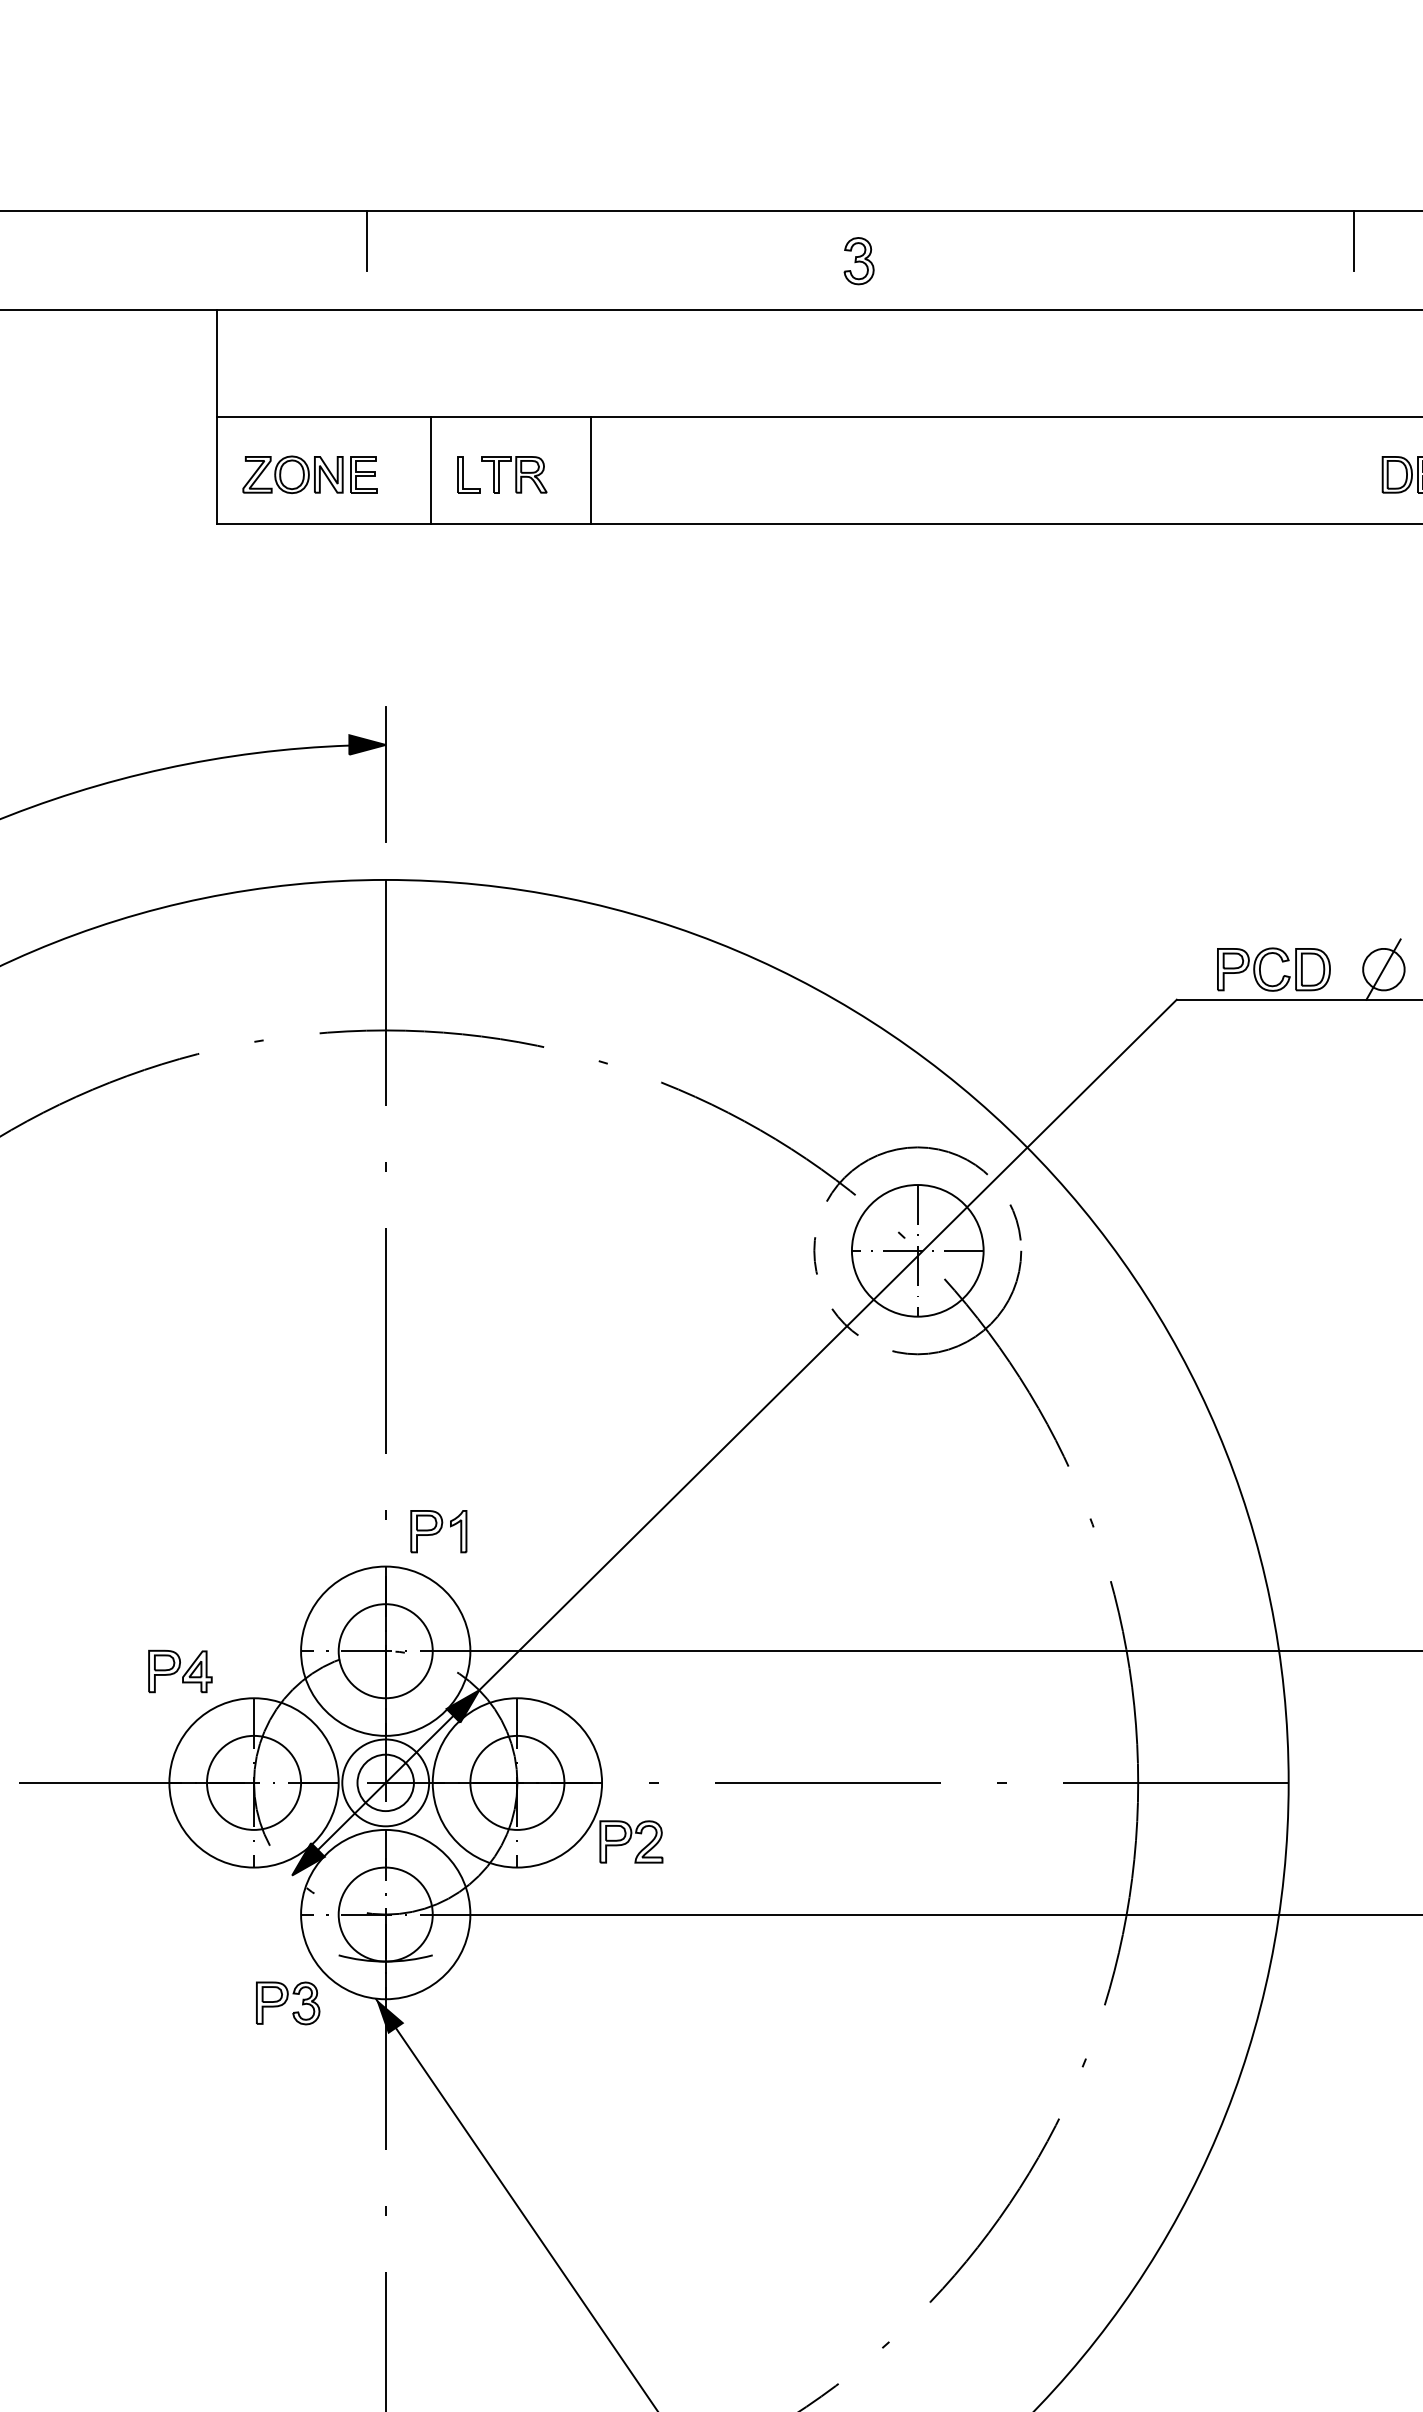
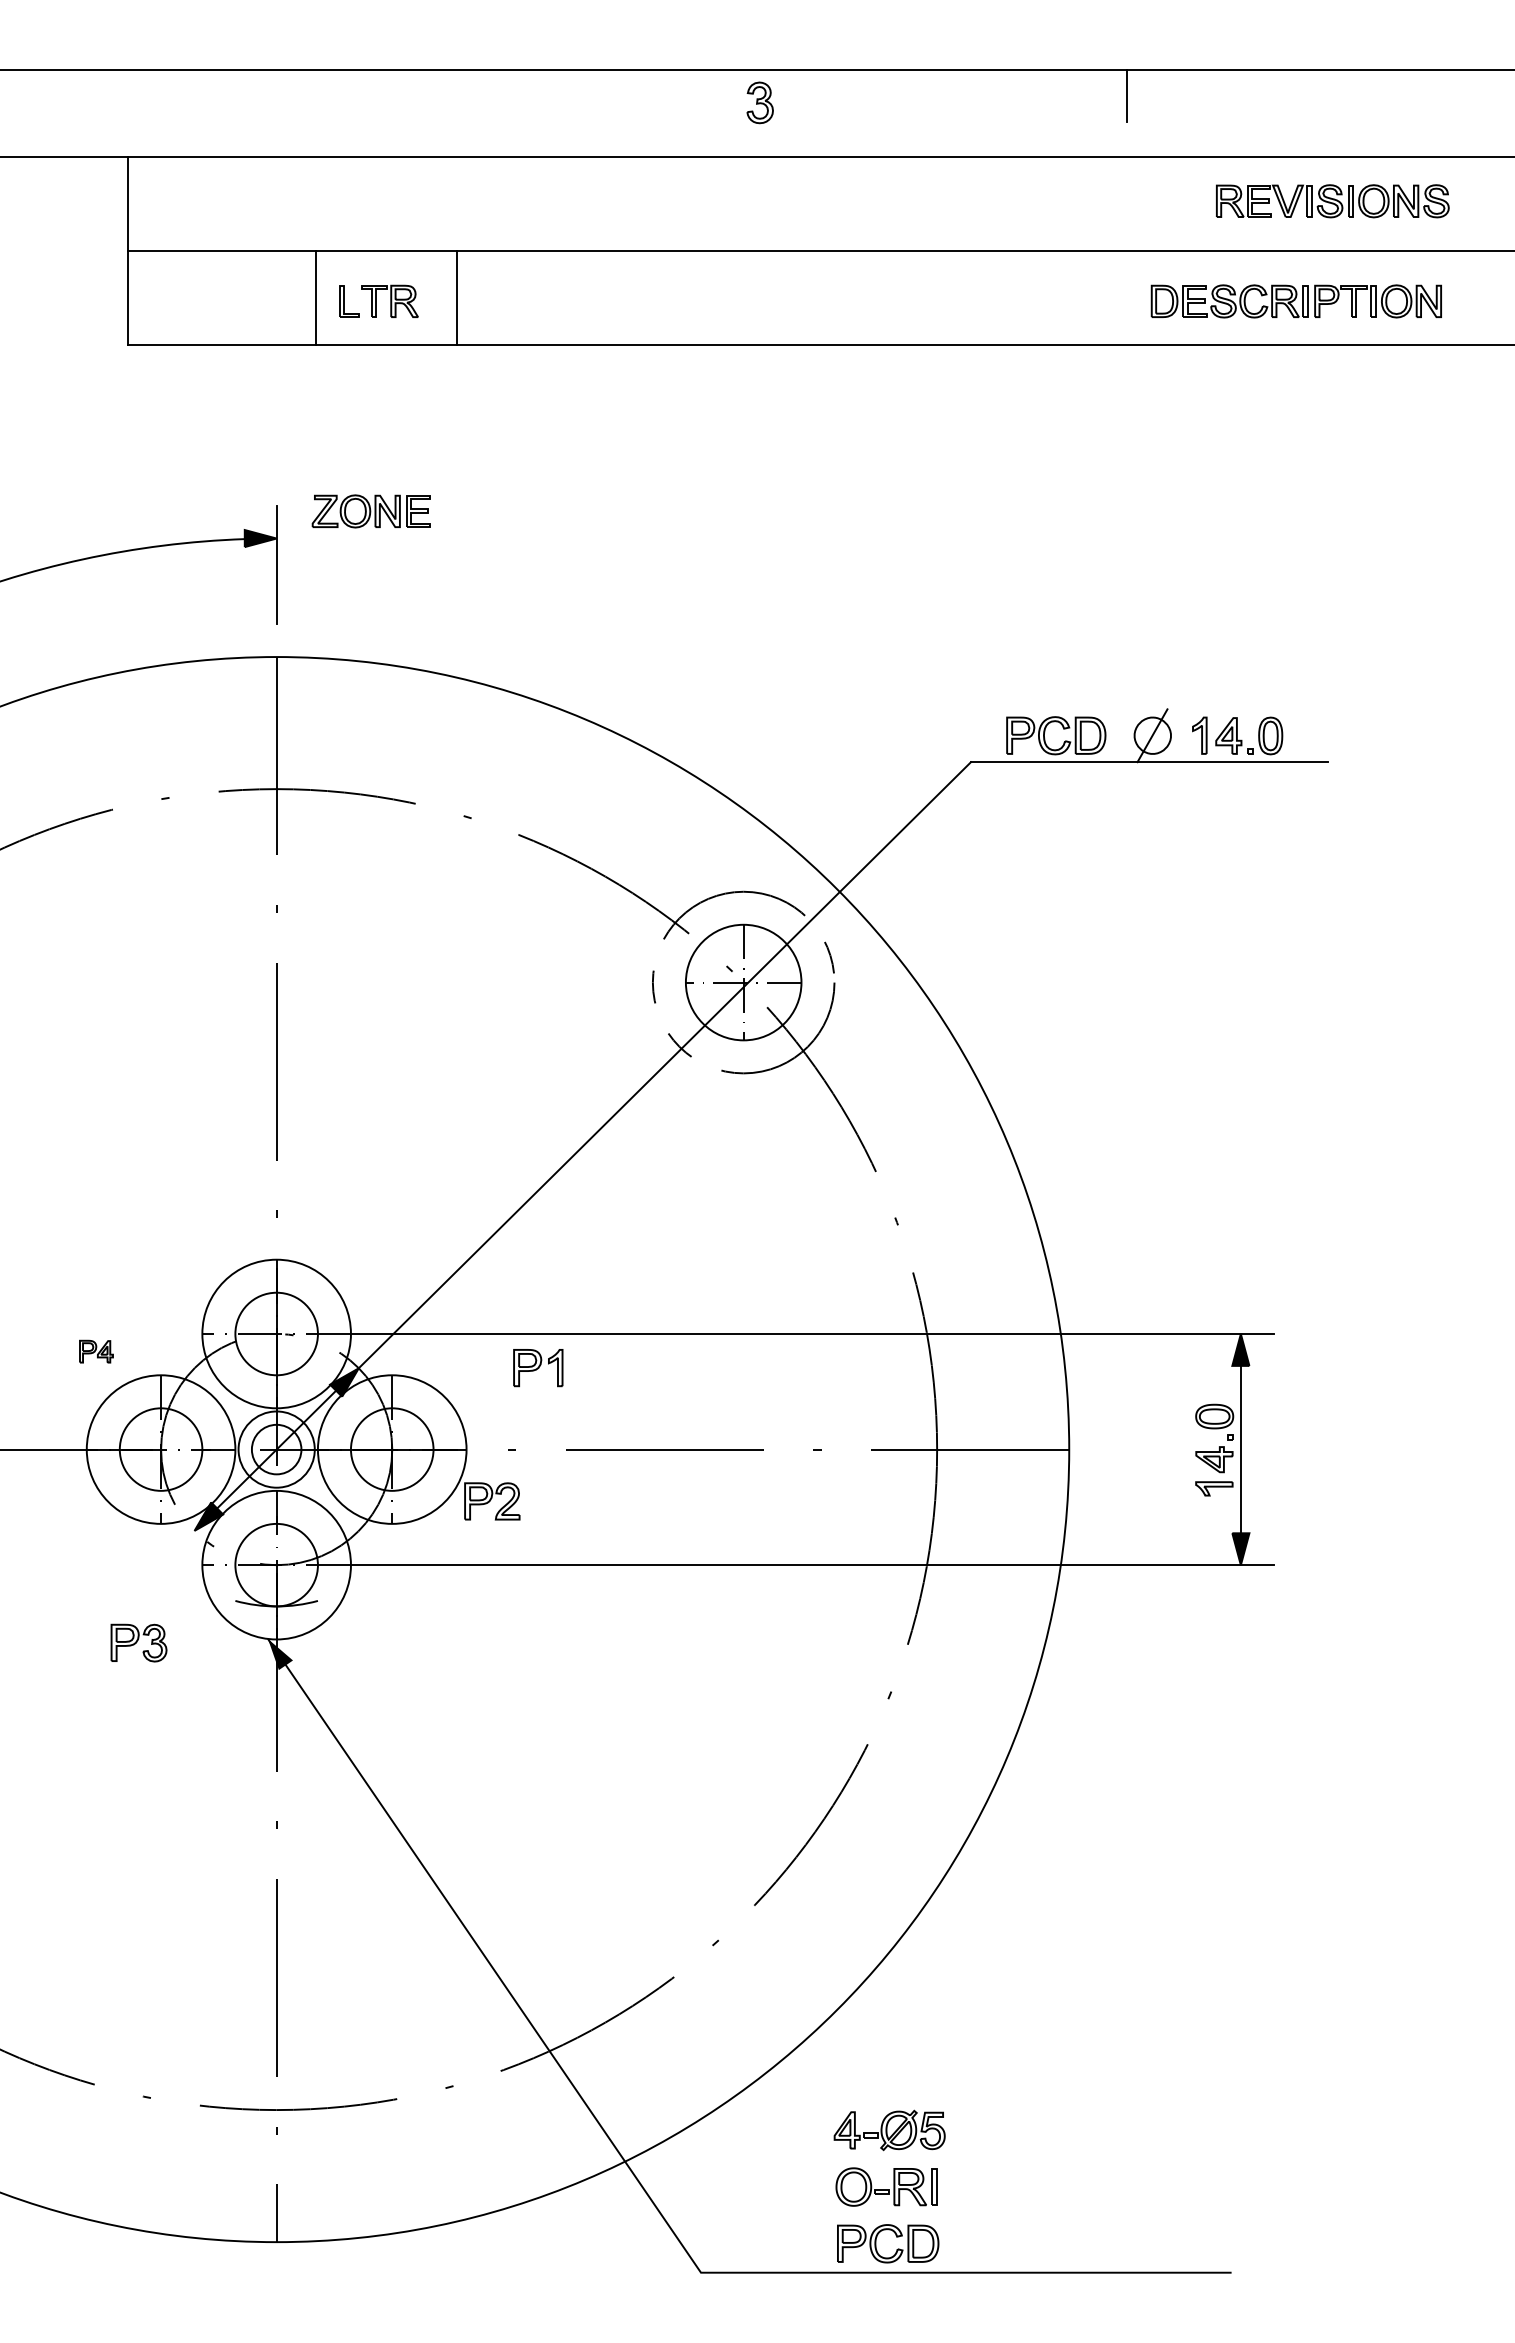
line: (367, 241) -> (260, 96), removed
part: (858, 260) -> (759, 102), moved
part: (309, 474) -> (370, 511), moved
part: (439, 1532) -> (538, 1368), moved
part: (180, 1671) -> (96, 1351), size x0.6
part: (287, 2002) -> (138, 1642), moved

